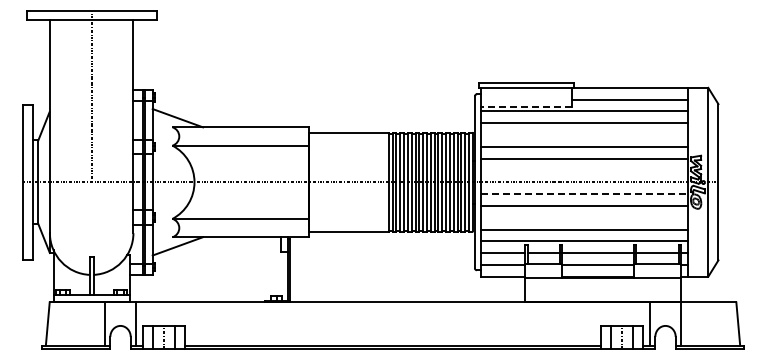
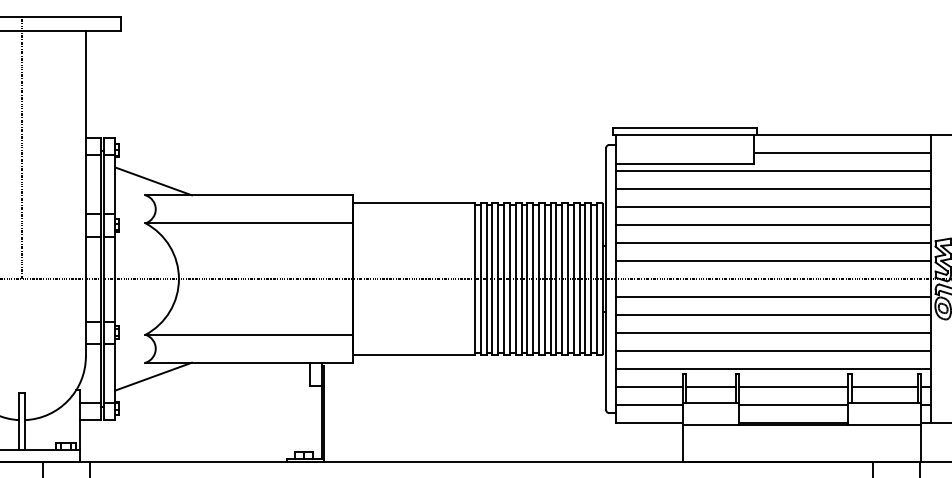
line: (525, 106) -> (683, 163), dashed -> solid
line: (584, 135) -> (773, 207), added
line: (584, 170) -> (773, 261), added
line: (585, 194) -> (774, 297), dashed -> solid
line: (584, 217) -> (773, 332), added

